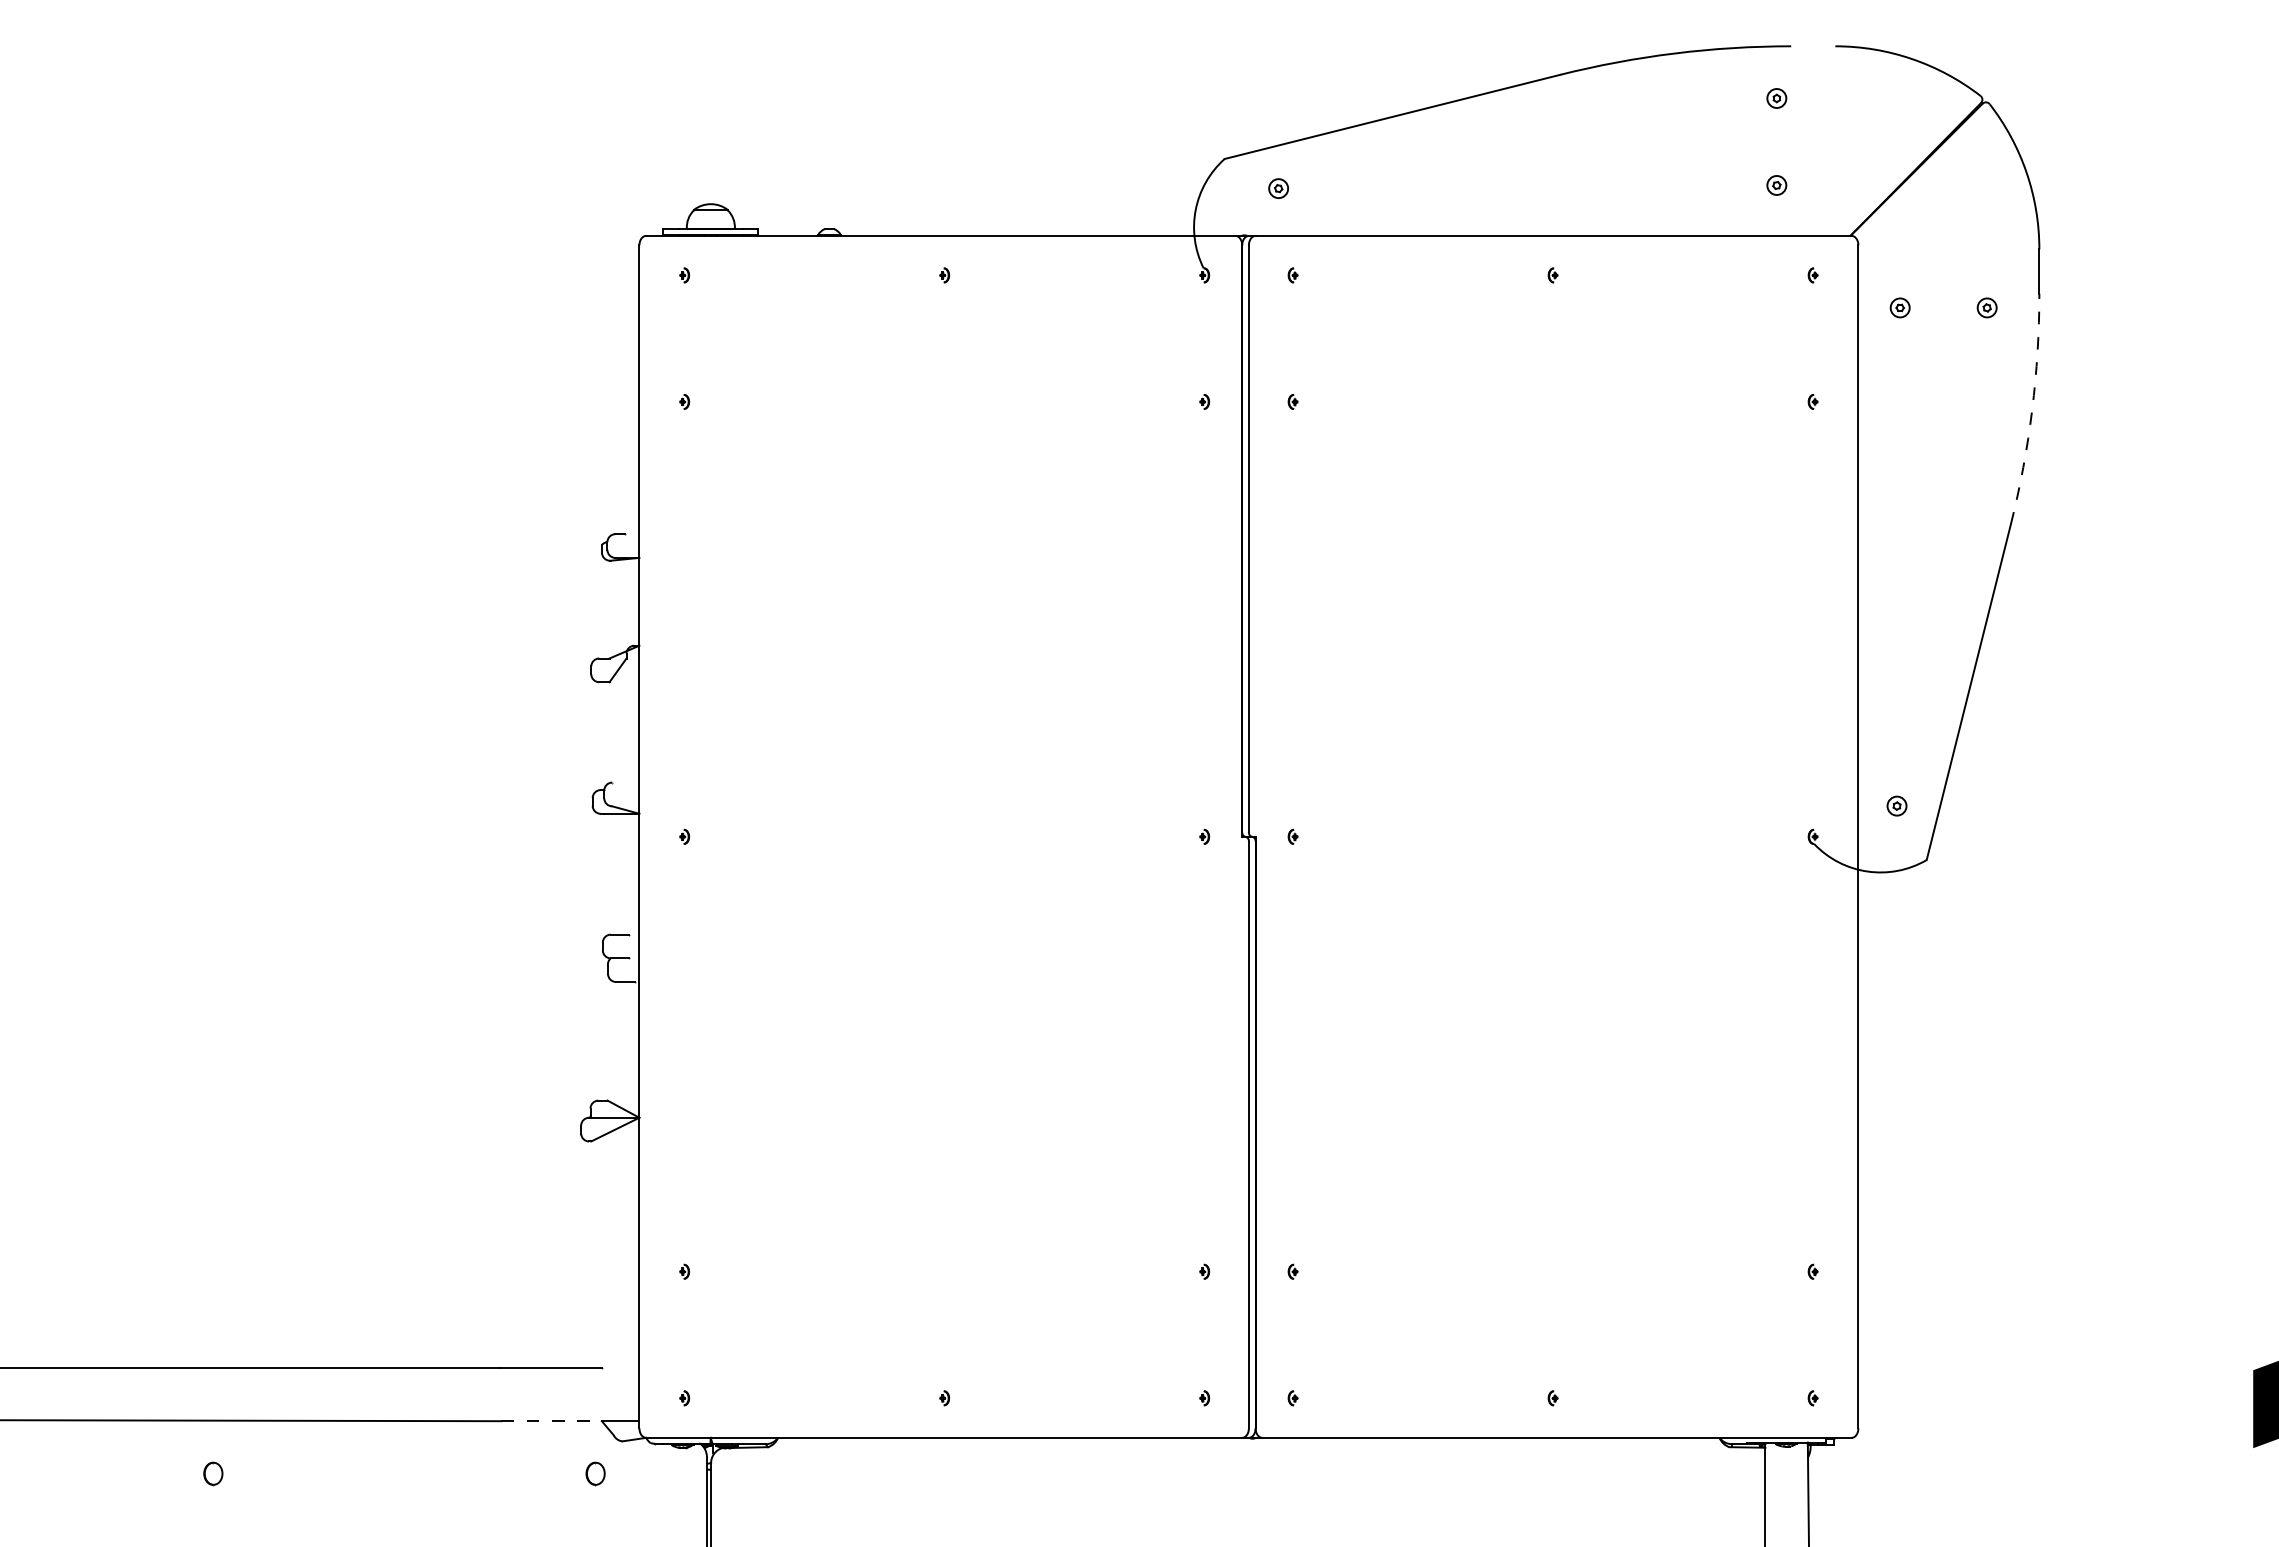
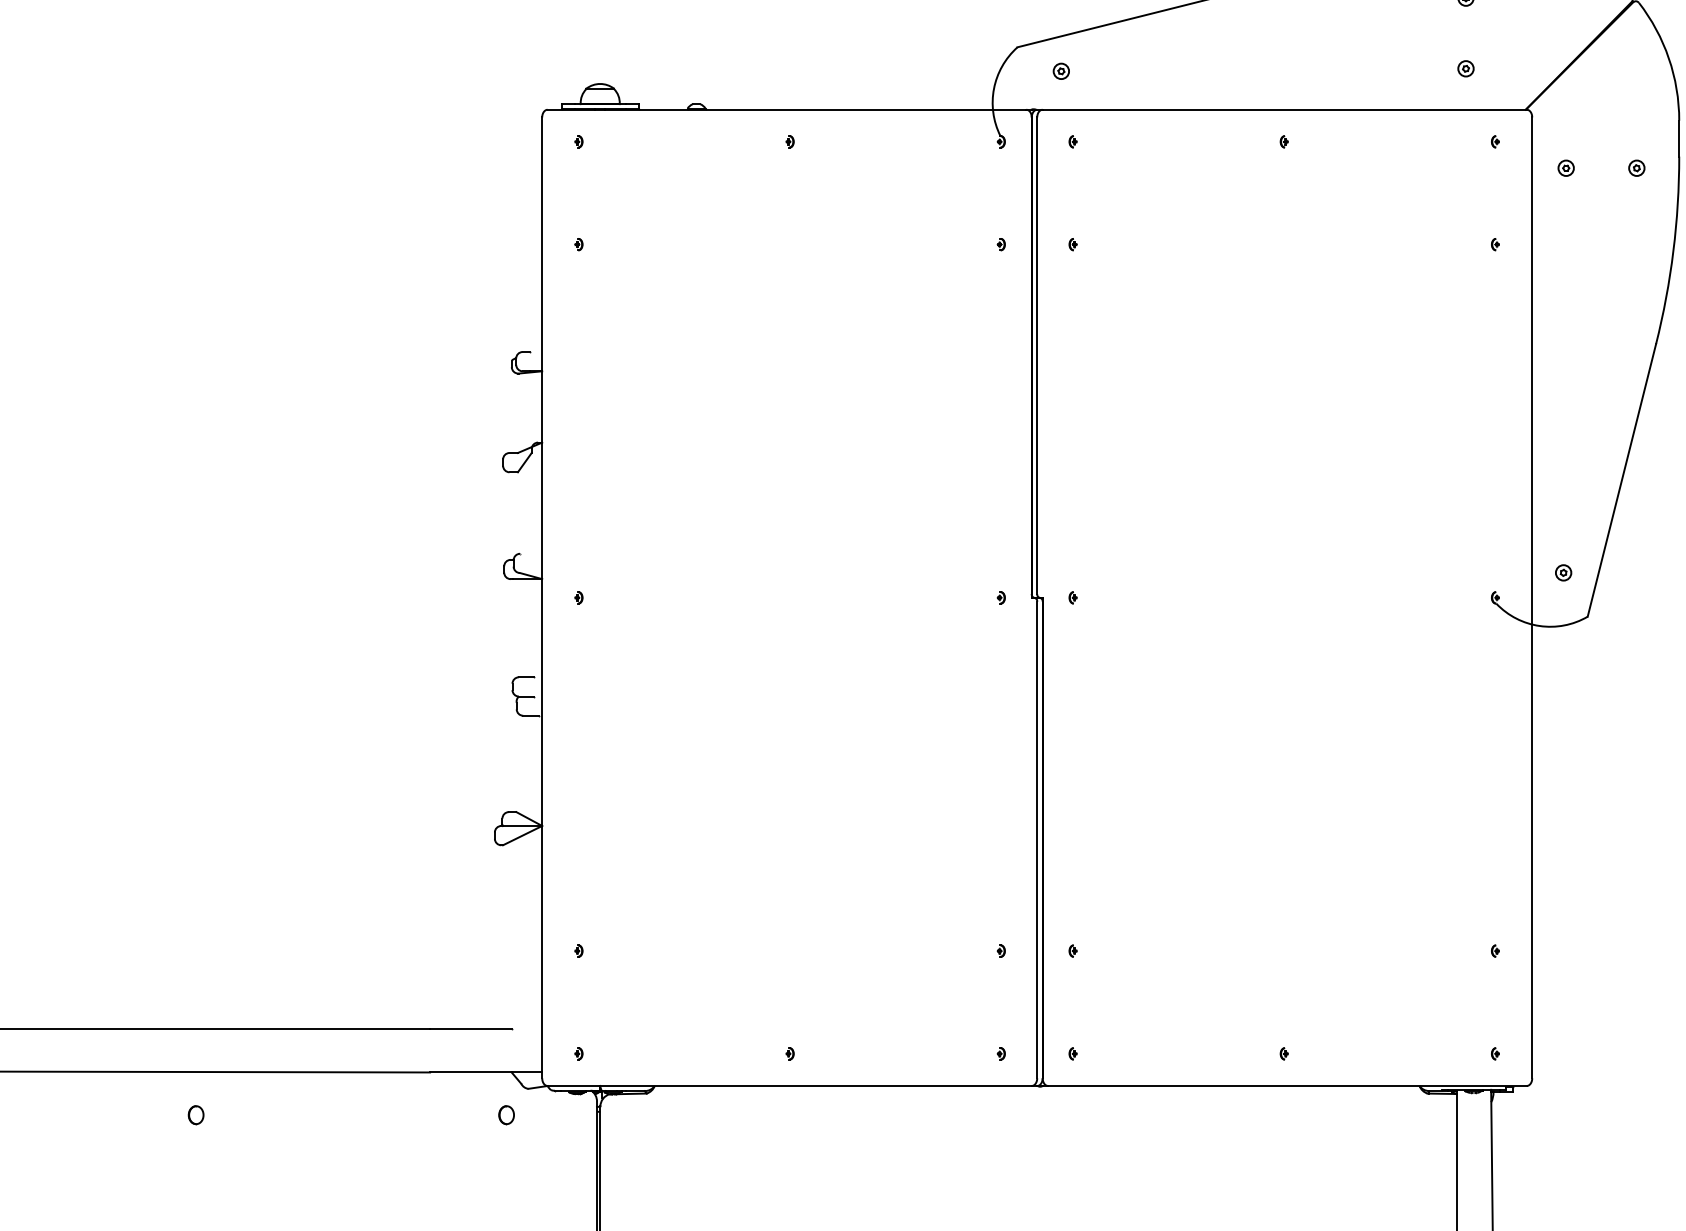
arc: (2032, 409) -> (1673, 250), dashed -> solid
line: (552, 1421) -> (471, 1072), dashed -> solid

